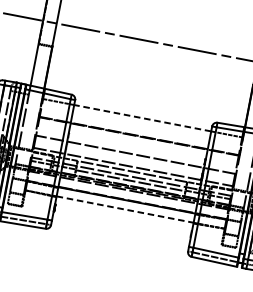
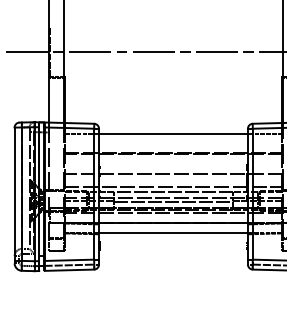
line: (142, 118) -> (173, 134), dashed -> solid
line: (125, 209) -> (173, 233), dashed -> solid

